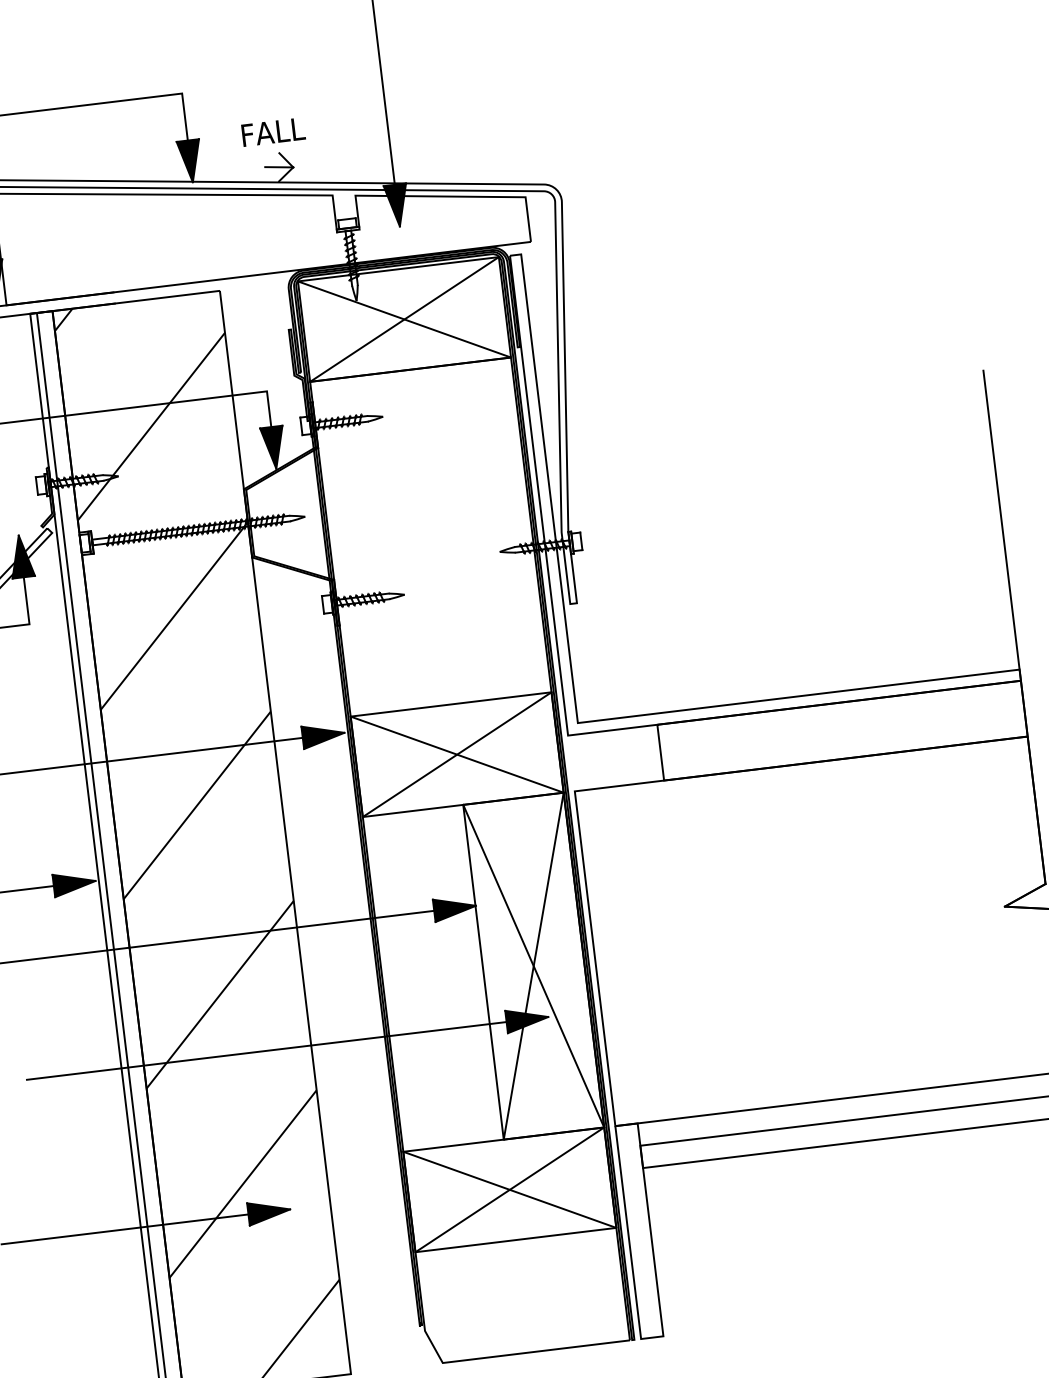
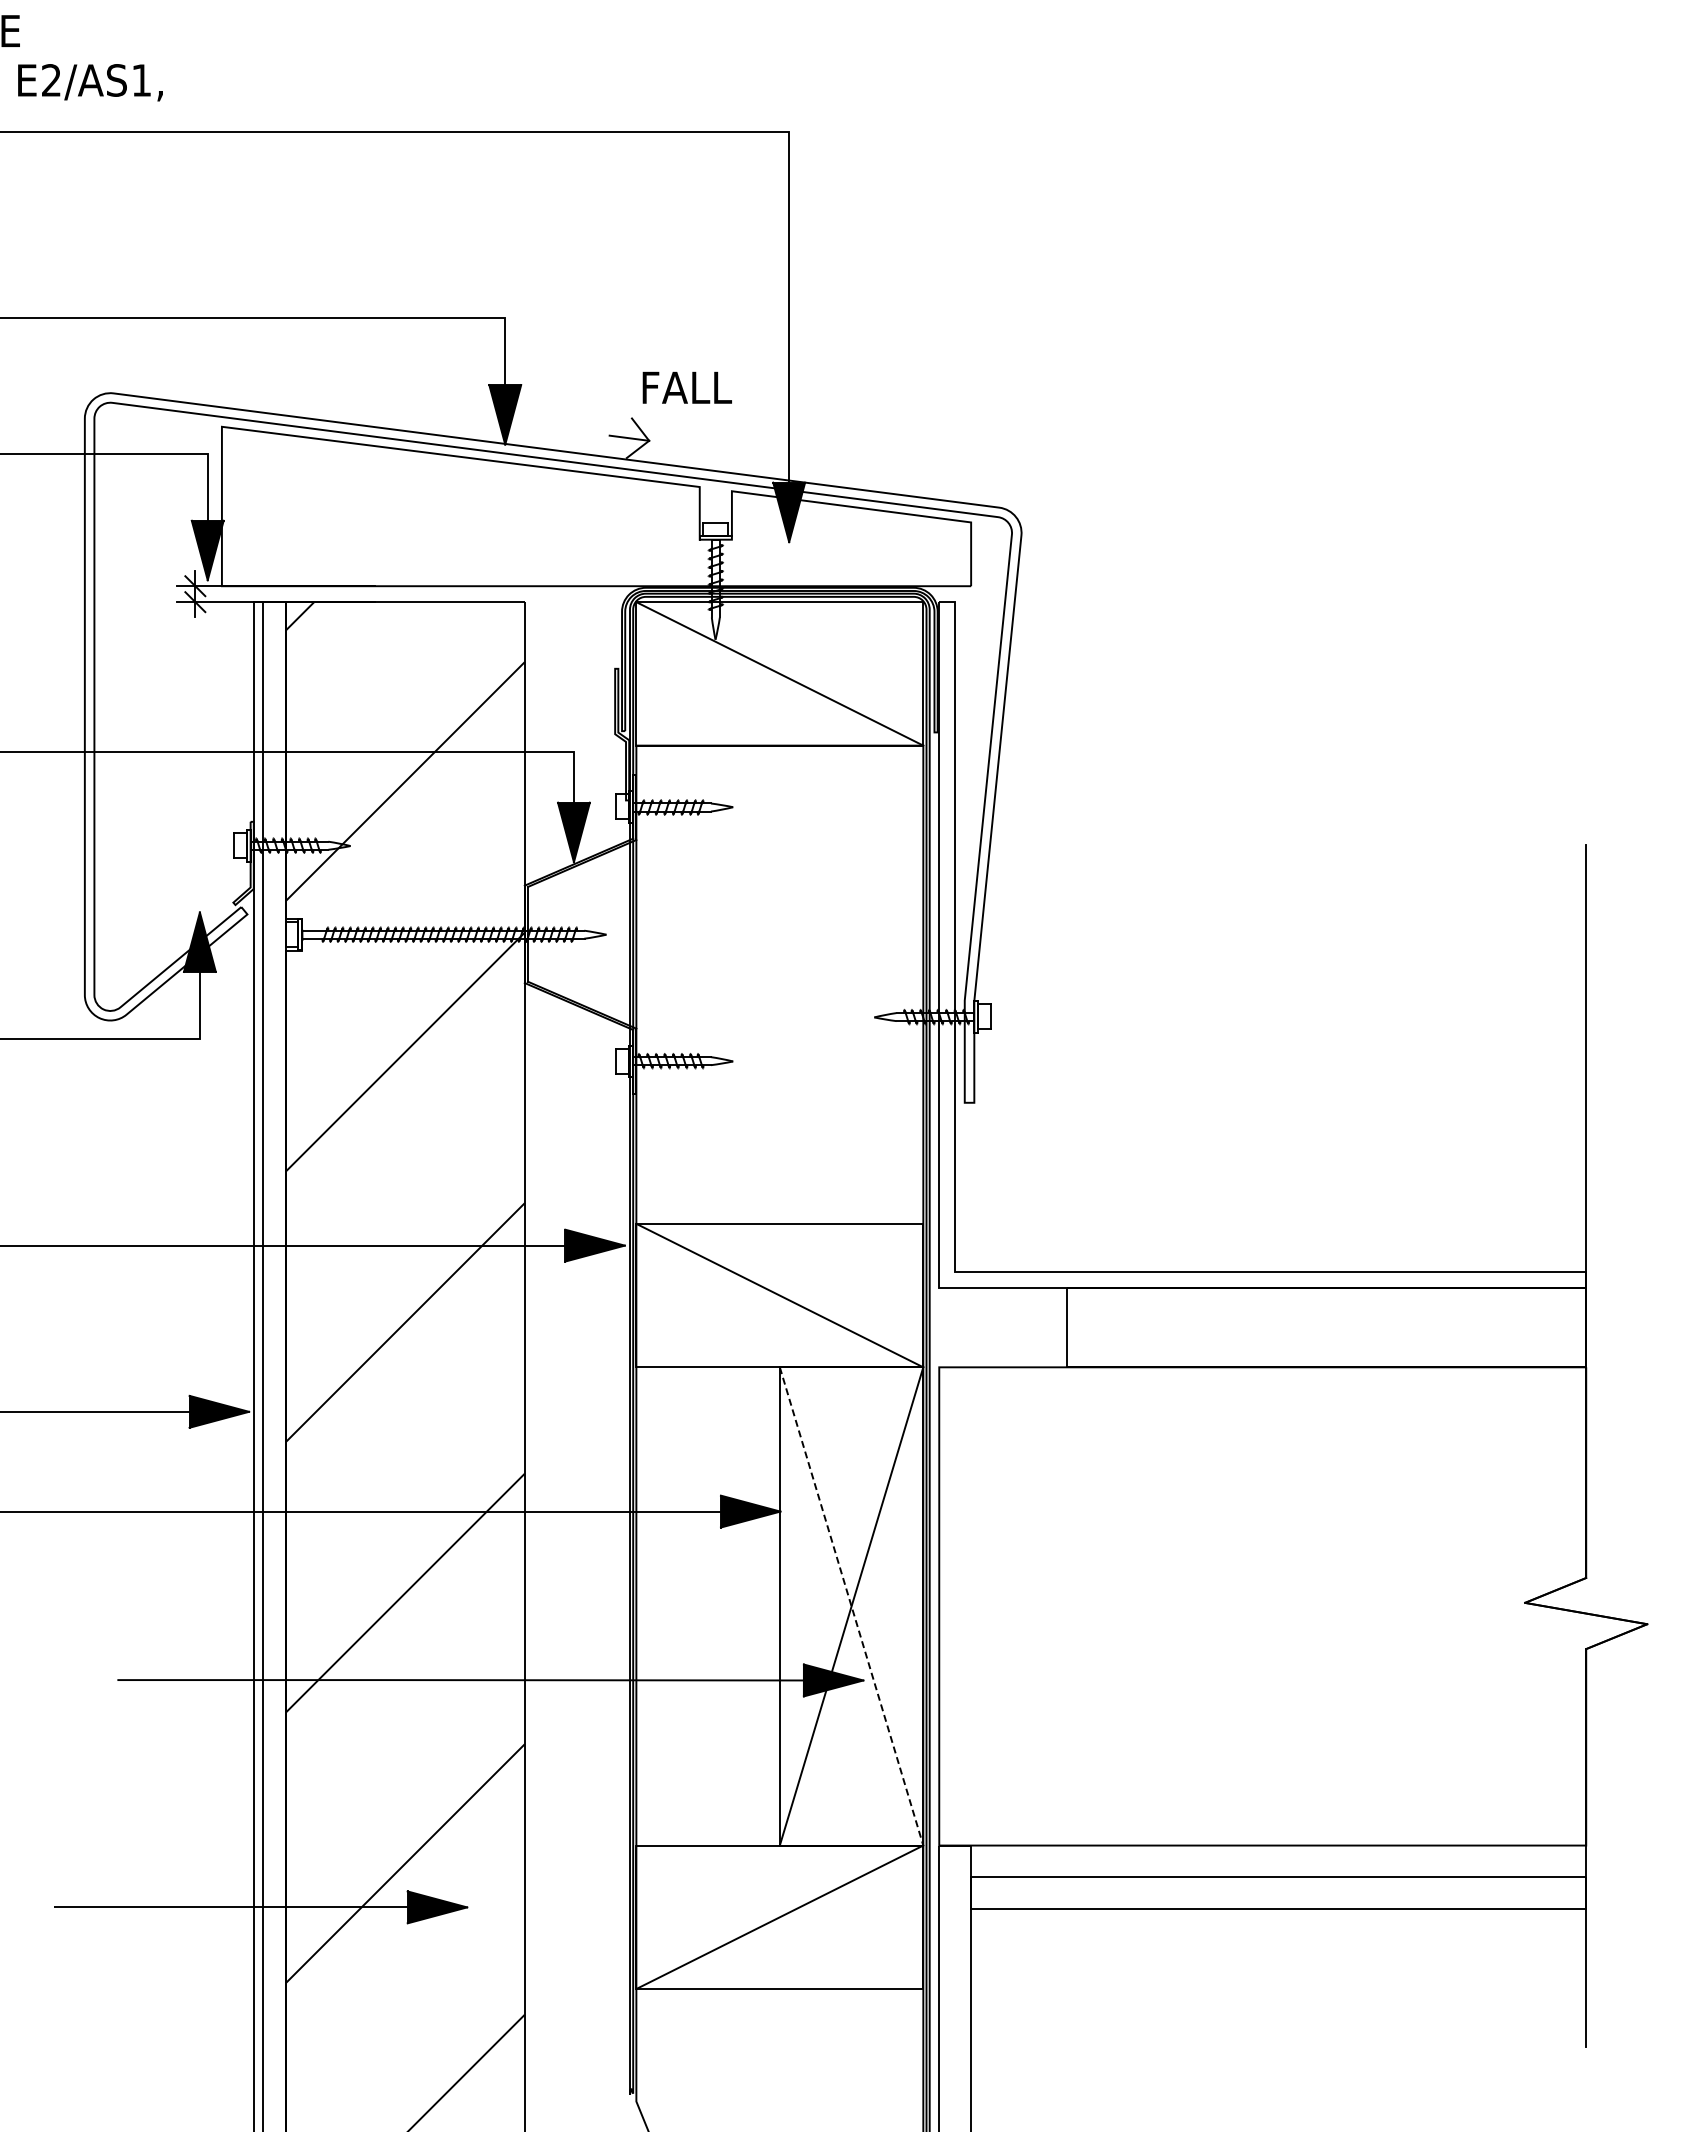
text: (272, 132) -> (686, 387), moved
line: (404, 319) -> (779, 673), removed
line: (456, 754) -> (779, 1295), removed
line: (533, 966) -> (851, 1606), solid -> dashed
line: (509, 1190) -> (779, 1917), removed

